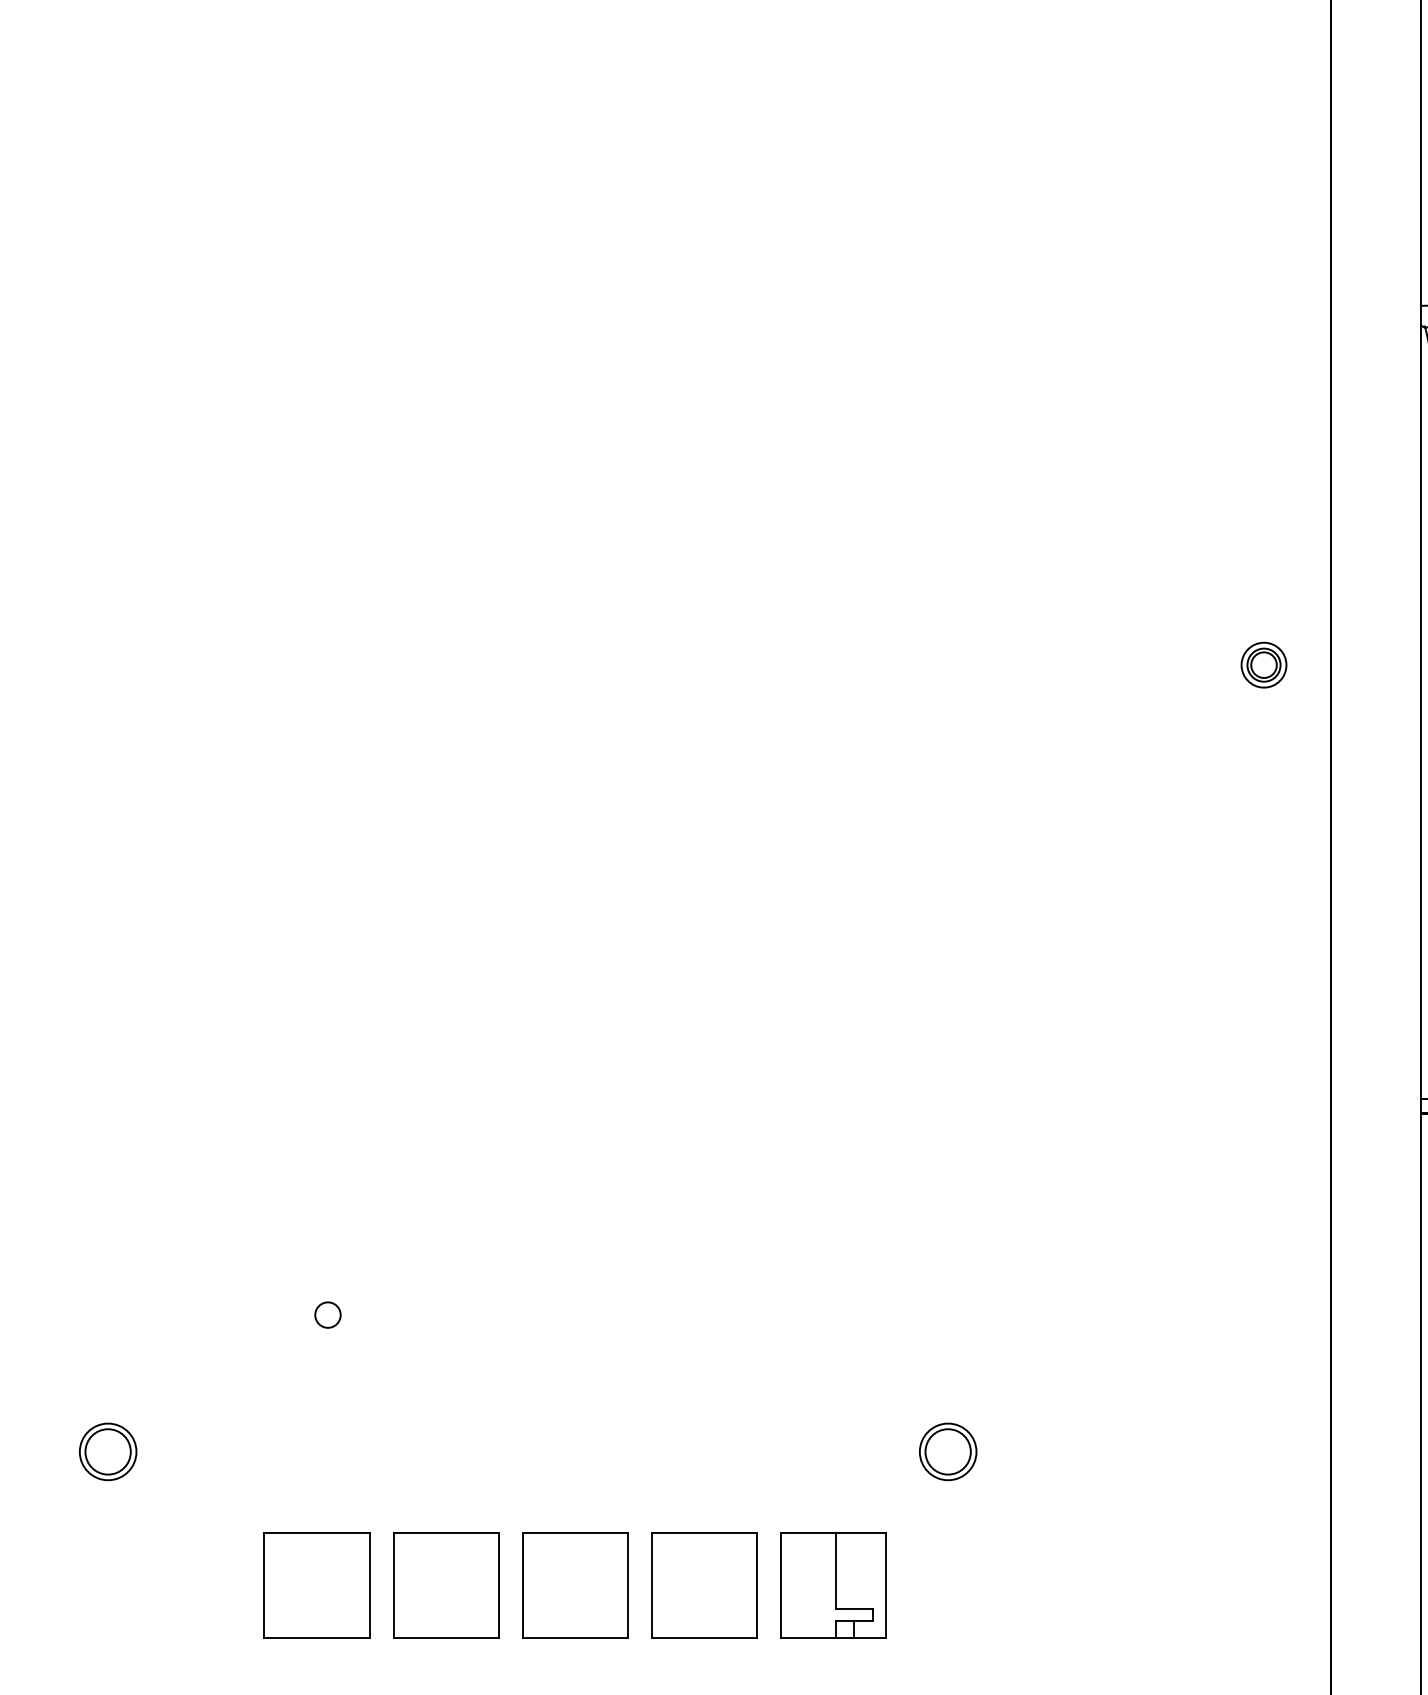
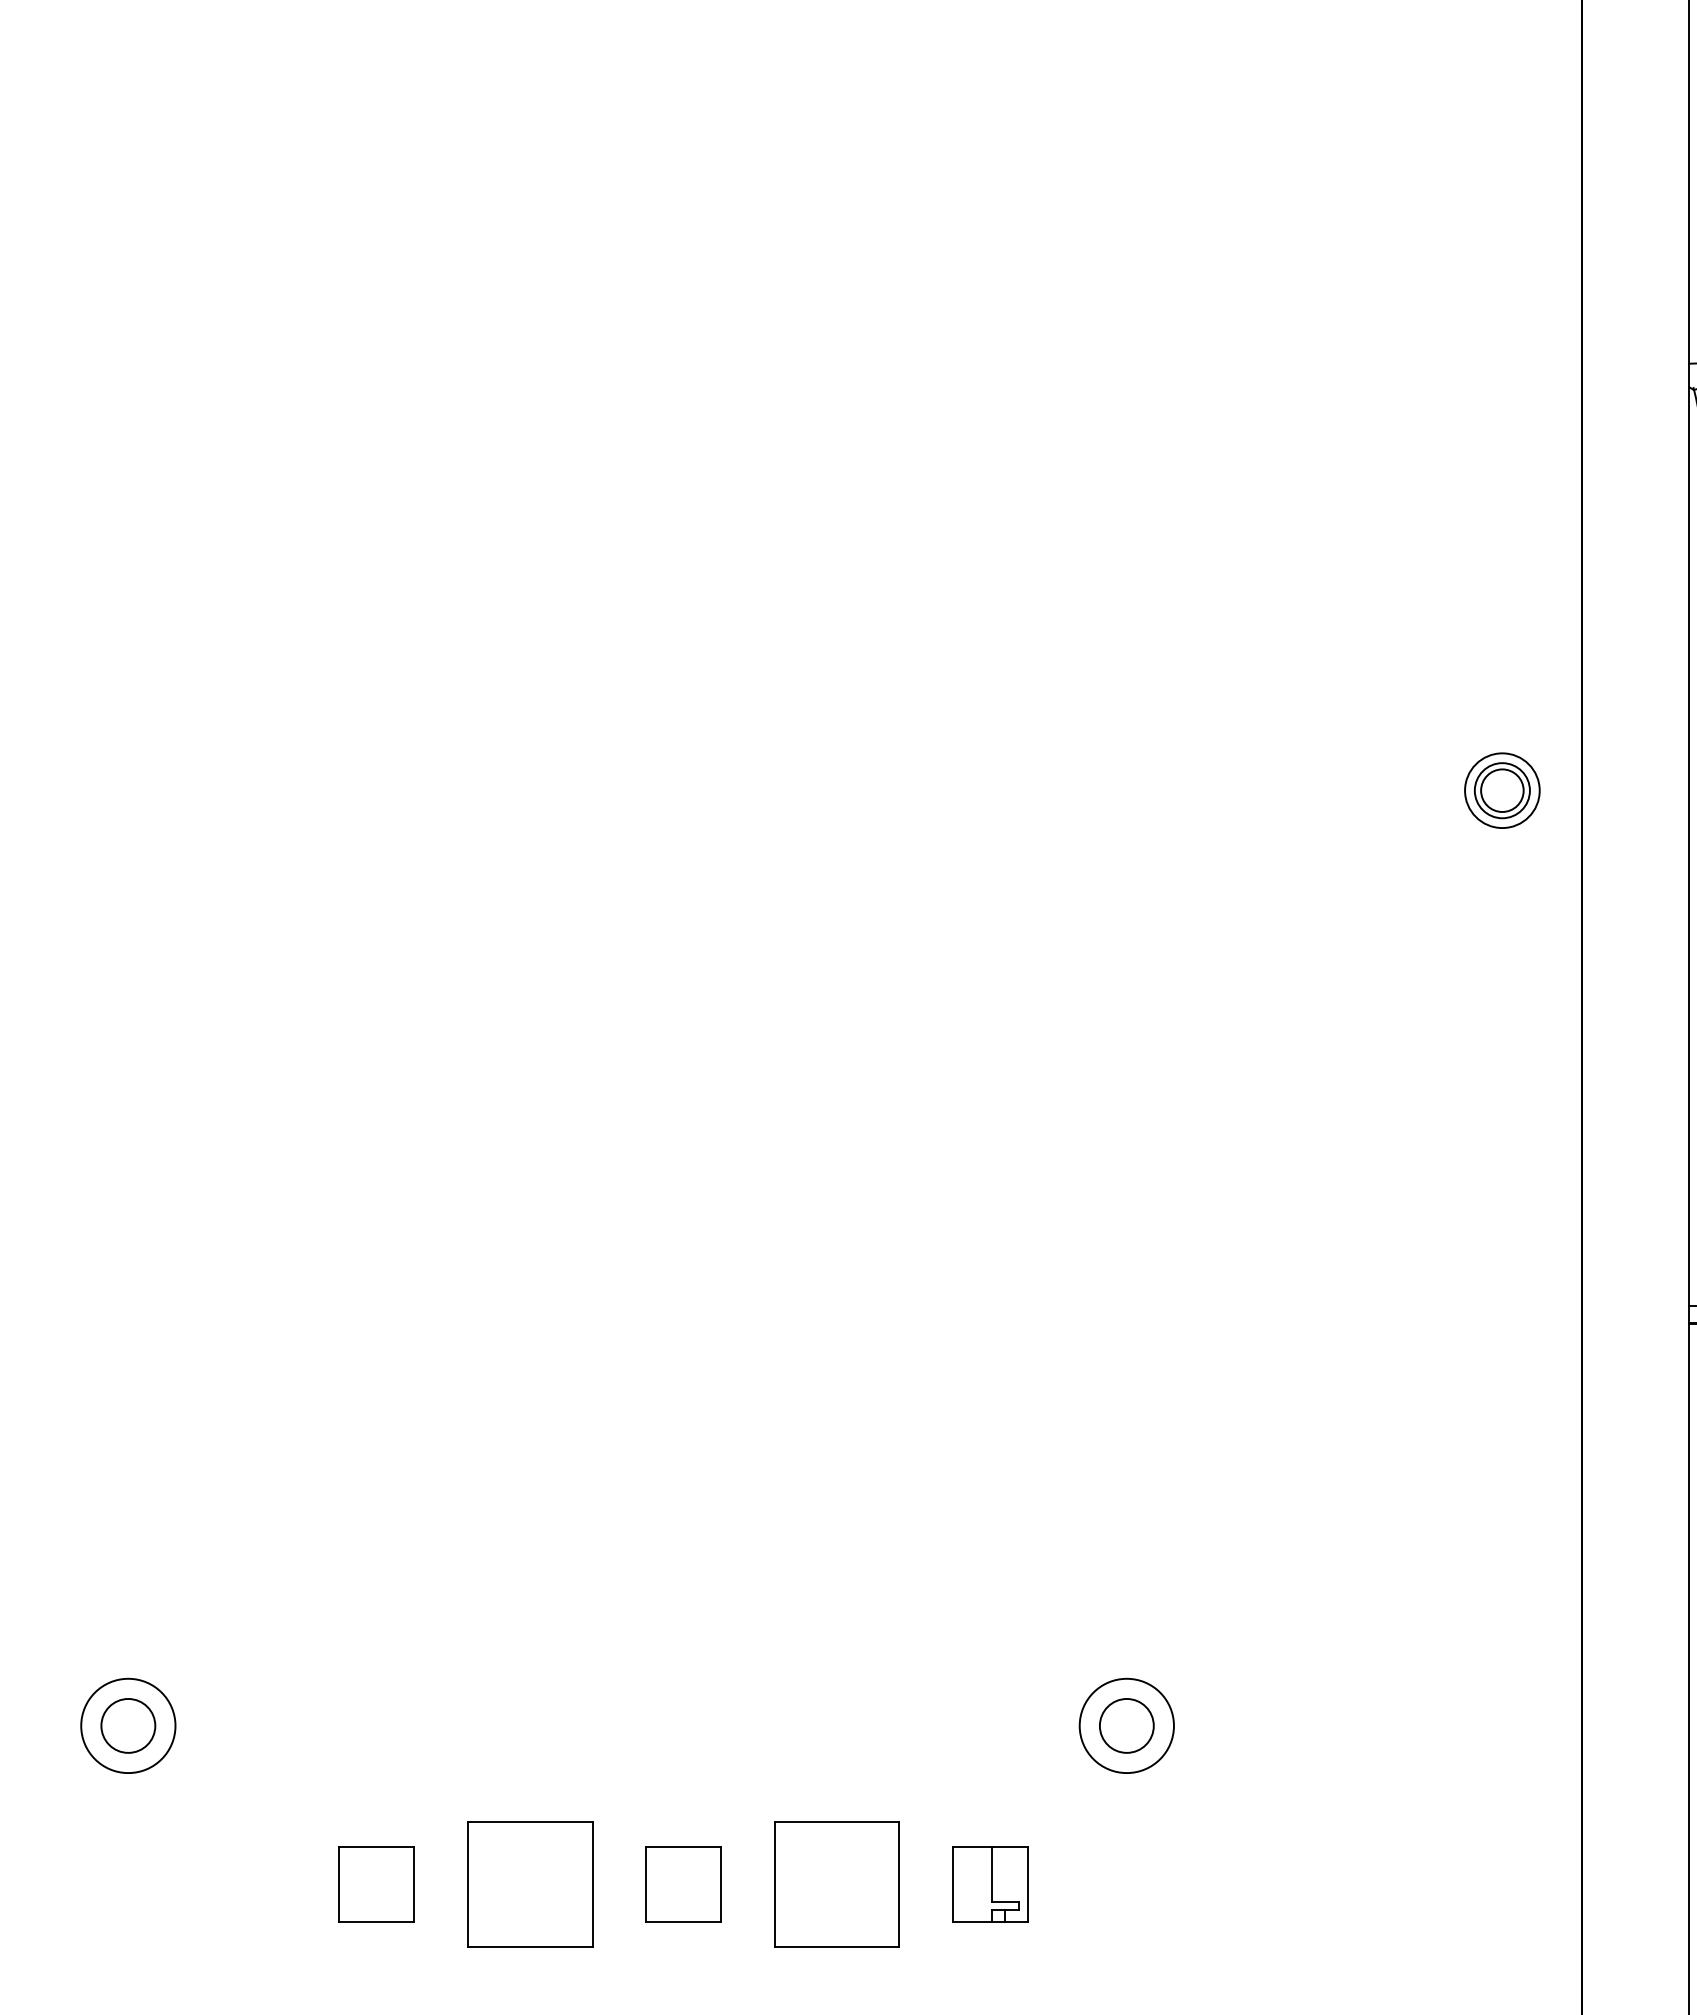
part: (1263, 664) -> (1501, 790), size x1.4
circle: (327, 1315) -> (389, 1563), removed
circle: (108, 1451) -> (128, 1725), size x1.4
circle: (947, 1451) -> (1126, 1725), size x1.4
part: (316, 1585) -> (376, 1884), size x0.6
part: (575, 1585) -> (683, 1884), size x0.6
part: (833, 1585) -> (990, 1884), size x0.6

